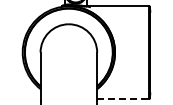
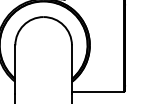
line: (123, 98) -> (98, 91), dashed -> solid

